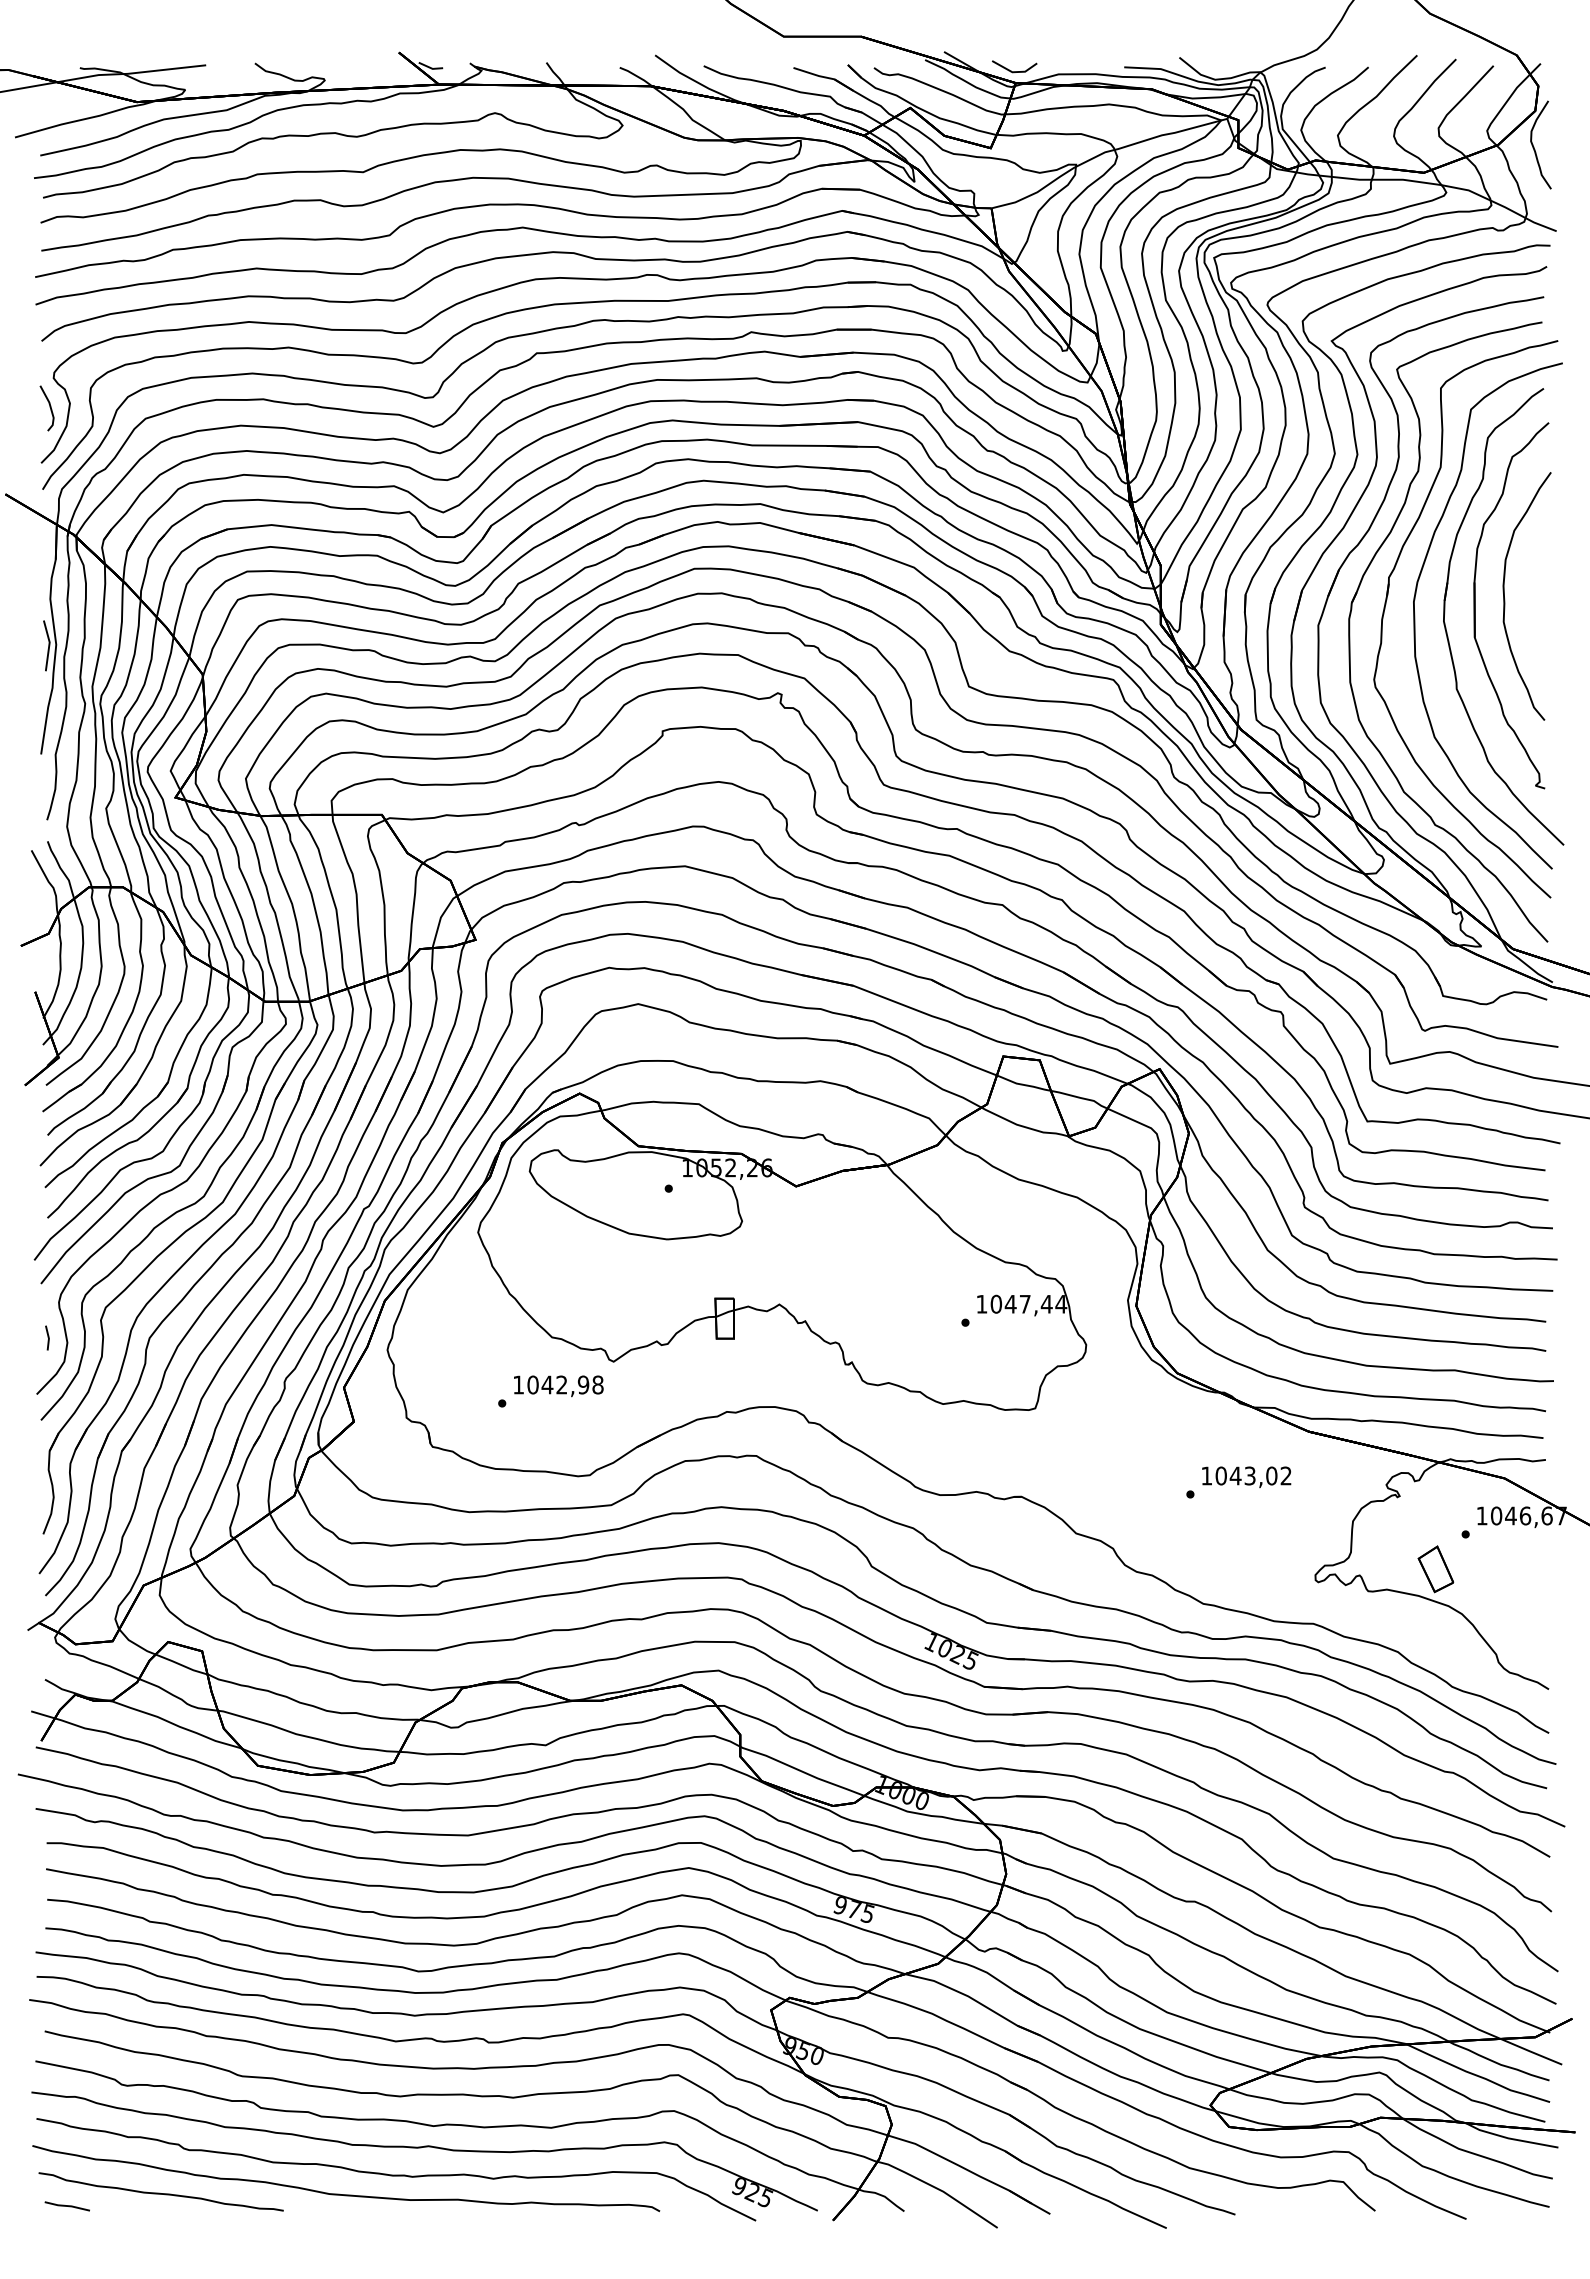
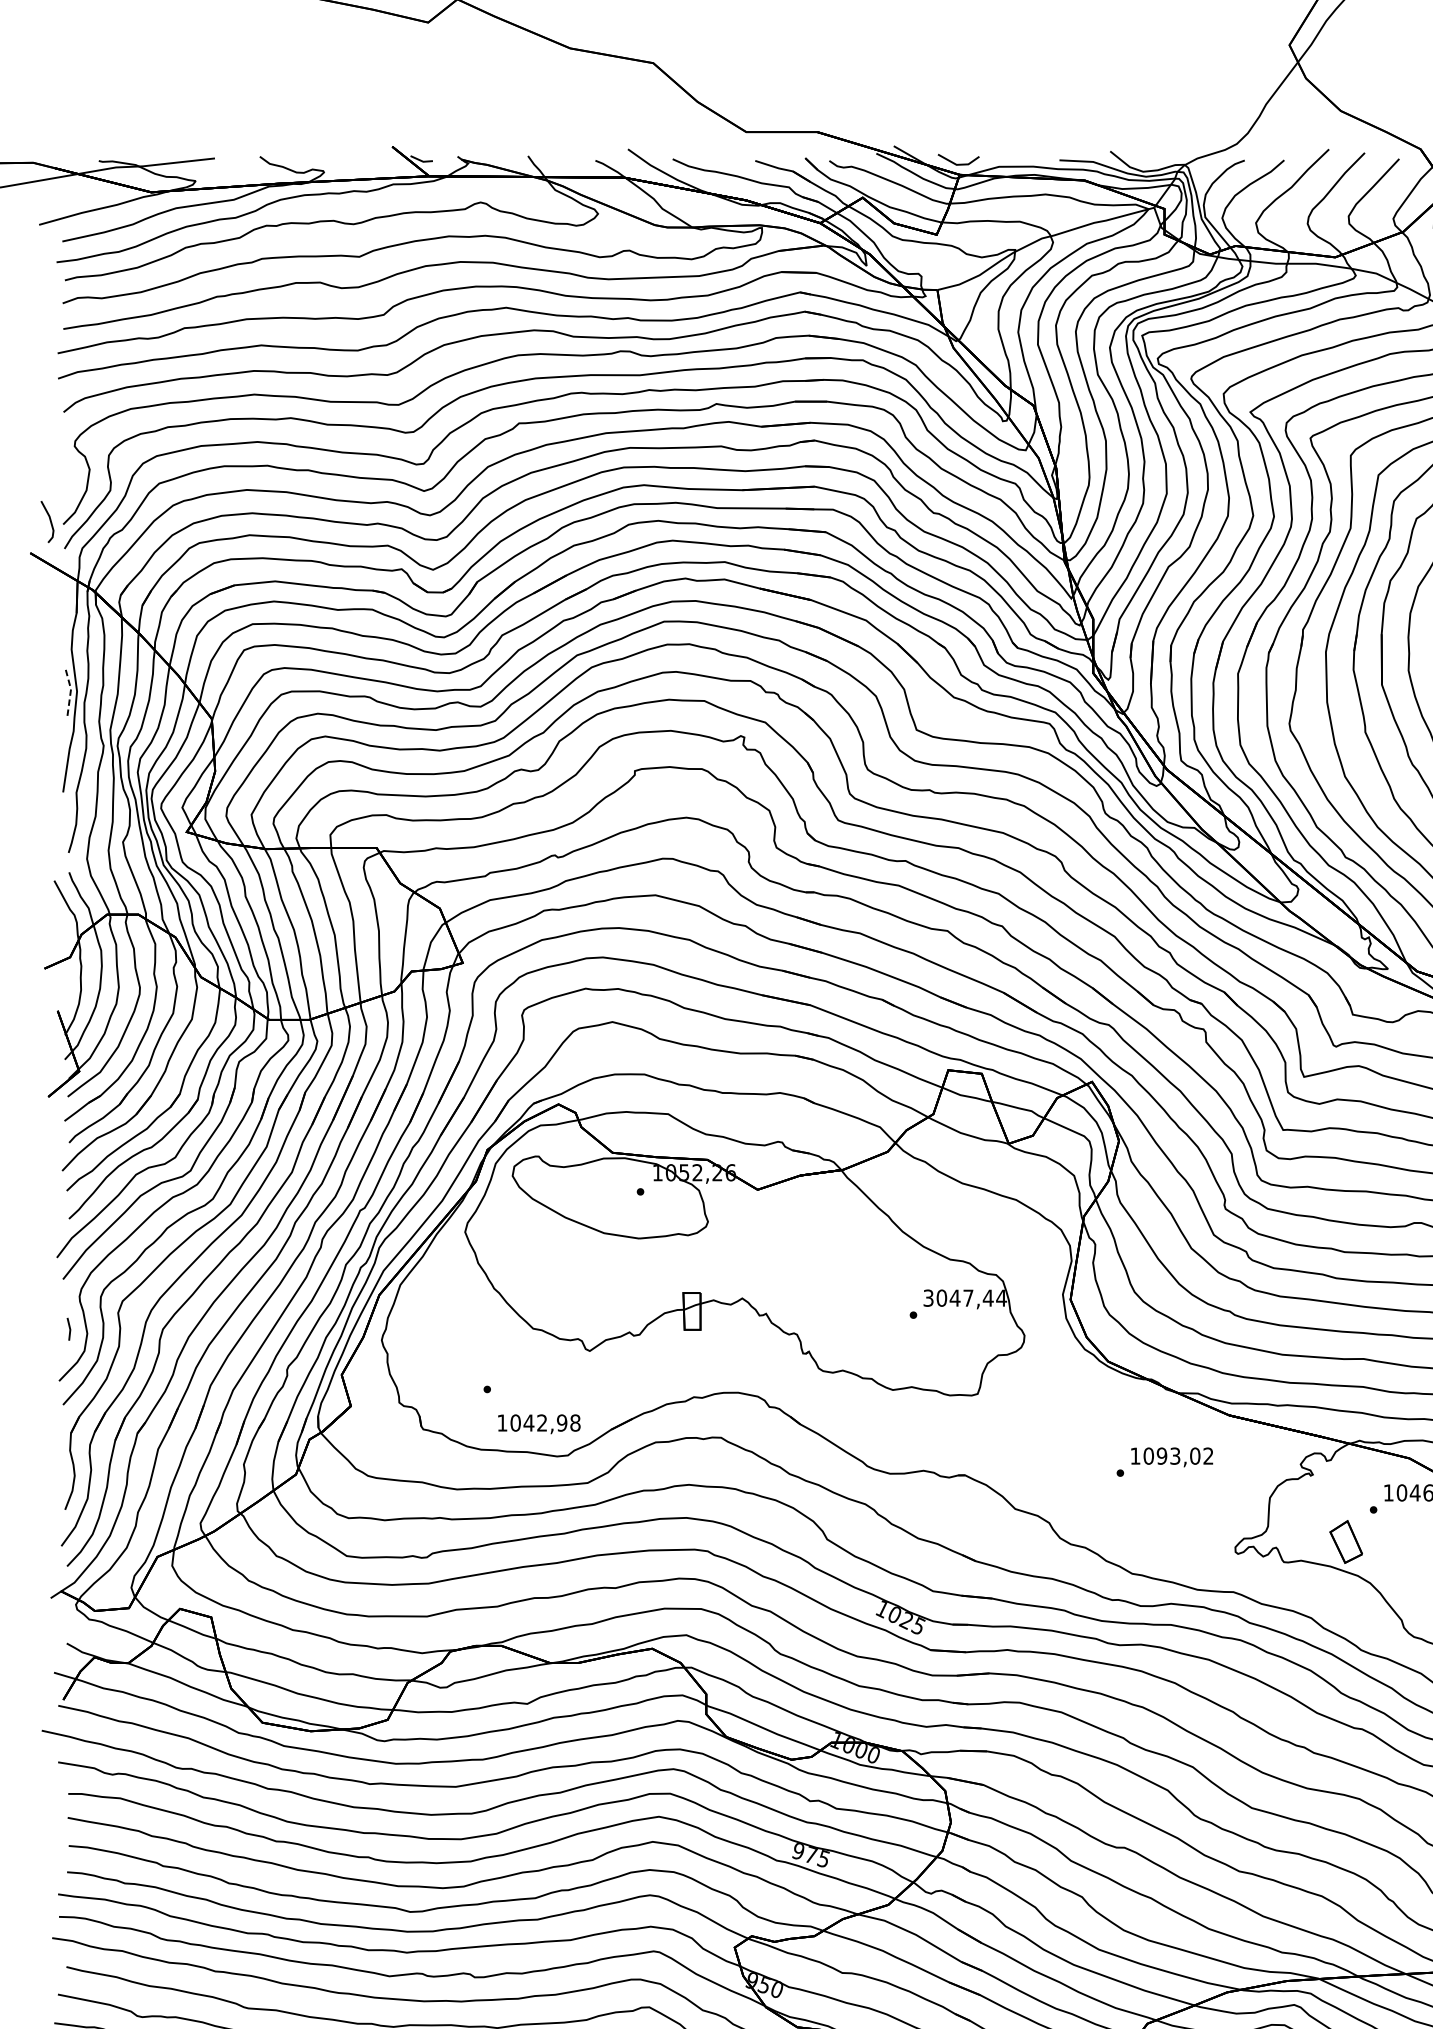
line: (49, 407) -> (49, 521), moved
line: (49, 645) -> (70, 692), solid -> dashed
text: (981, 1303) -> (928, 1297), 1047,44 -> 3047,44
text: (558, 1386) -> (539, 1424), moved
text: (1235, 1475) -> (1161, 1455), 1043,02 -> 1093,02

